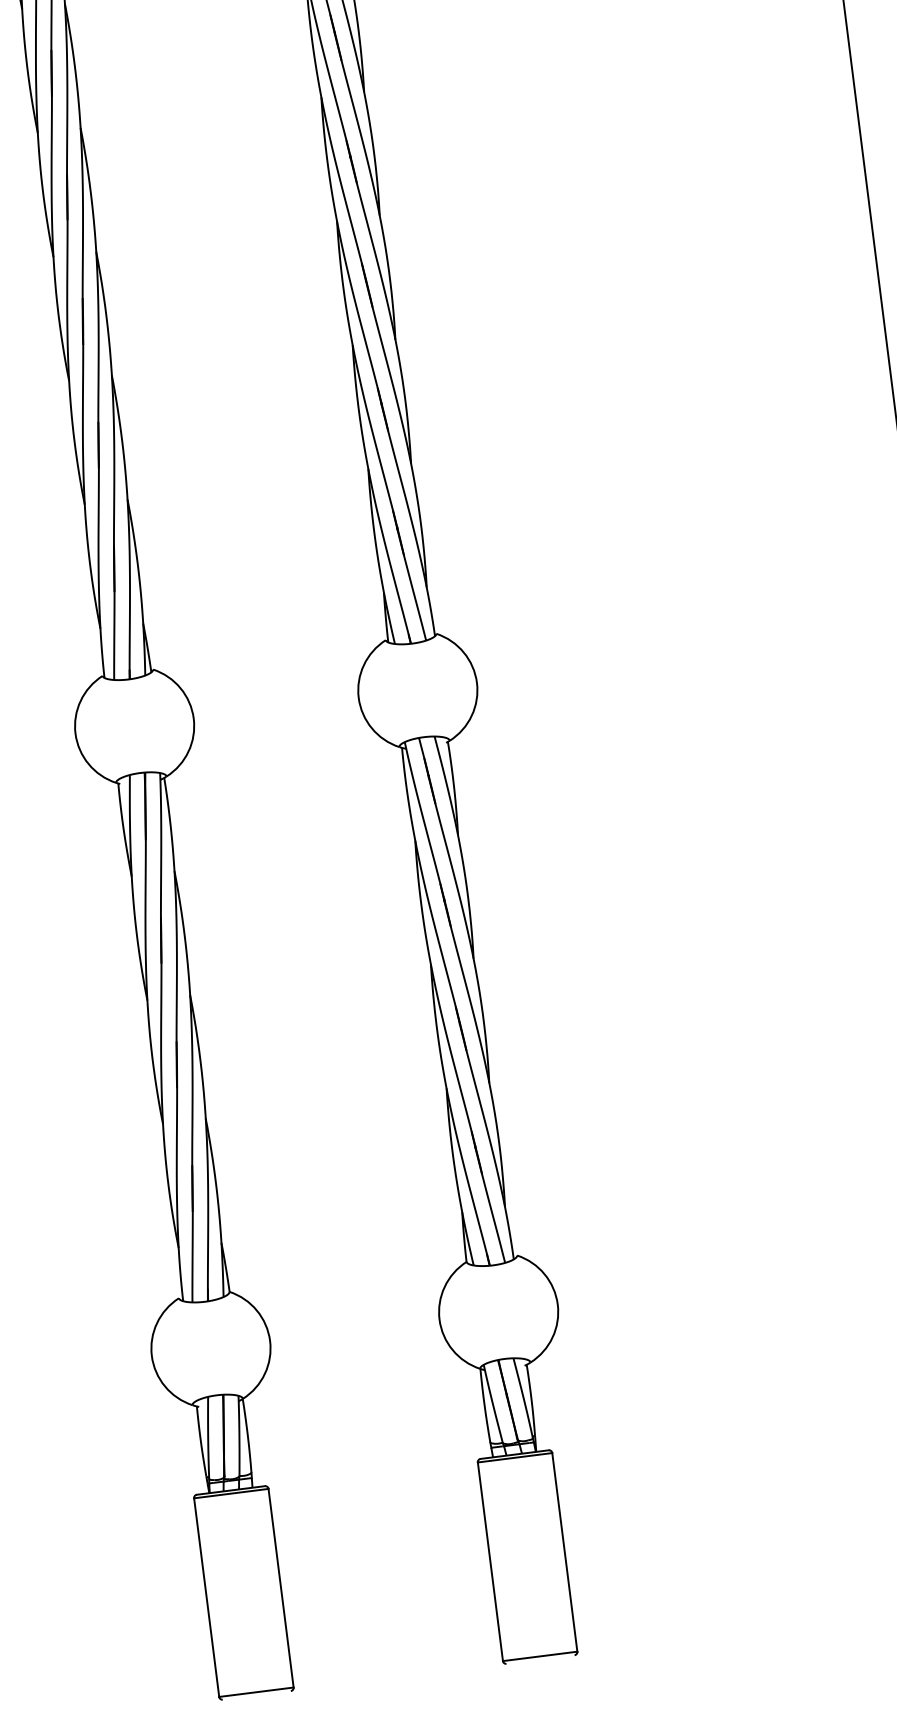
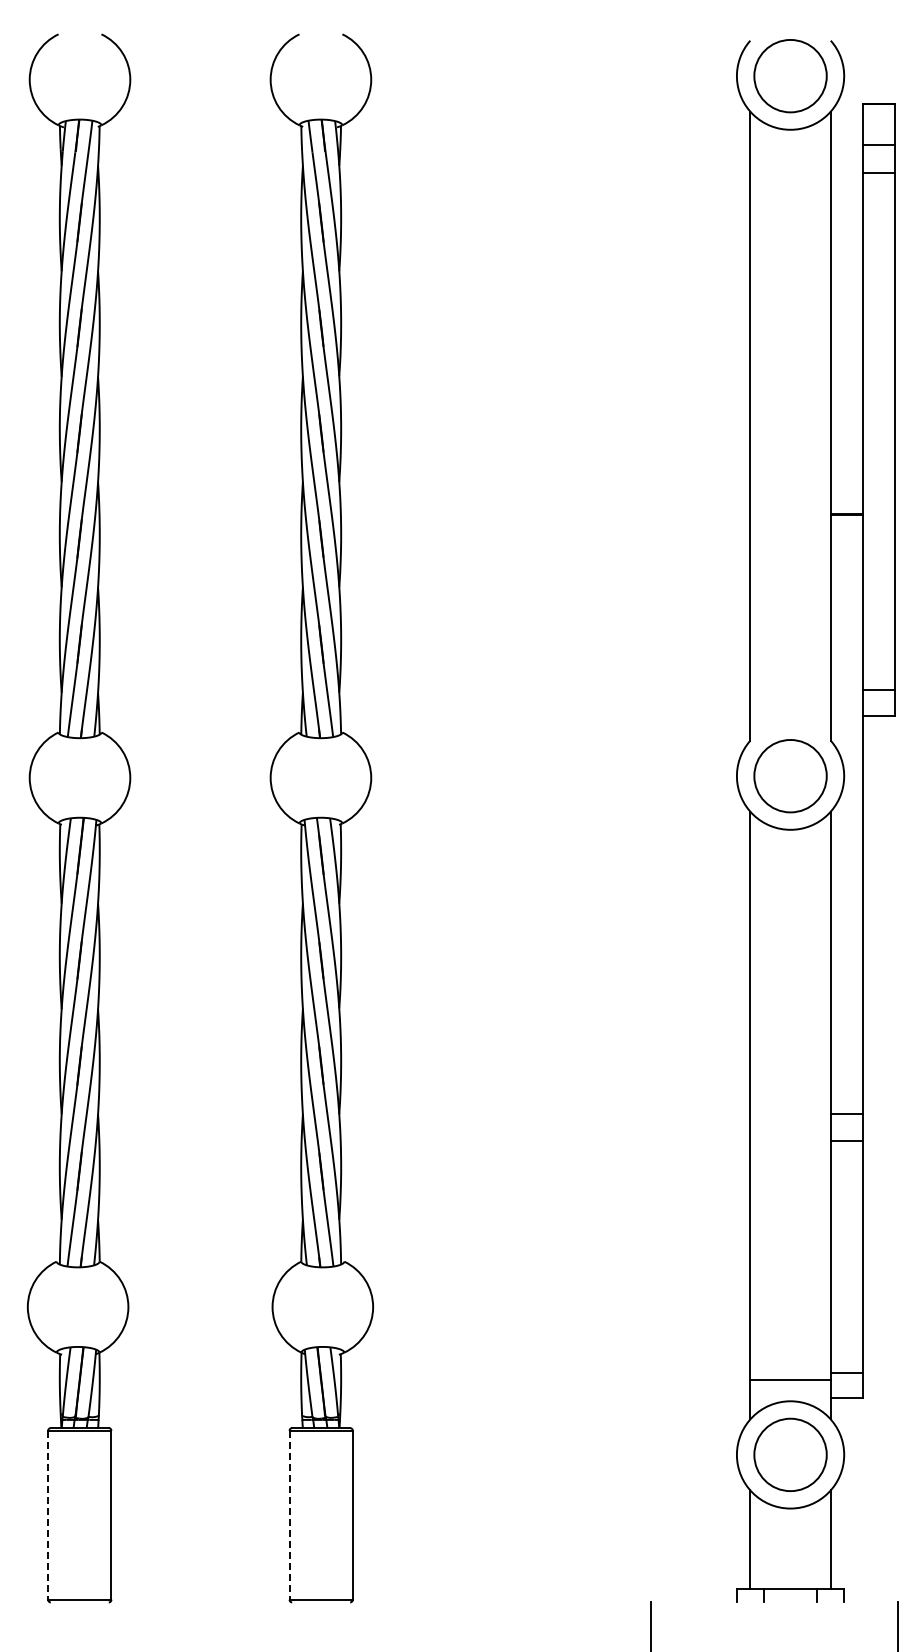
line: (490, 1562) -> (289, 1515), solid -> dashed
line: (207, 1597) -> (48, 1515), solid -> dashed

